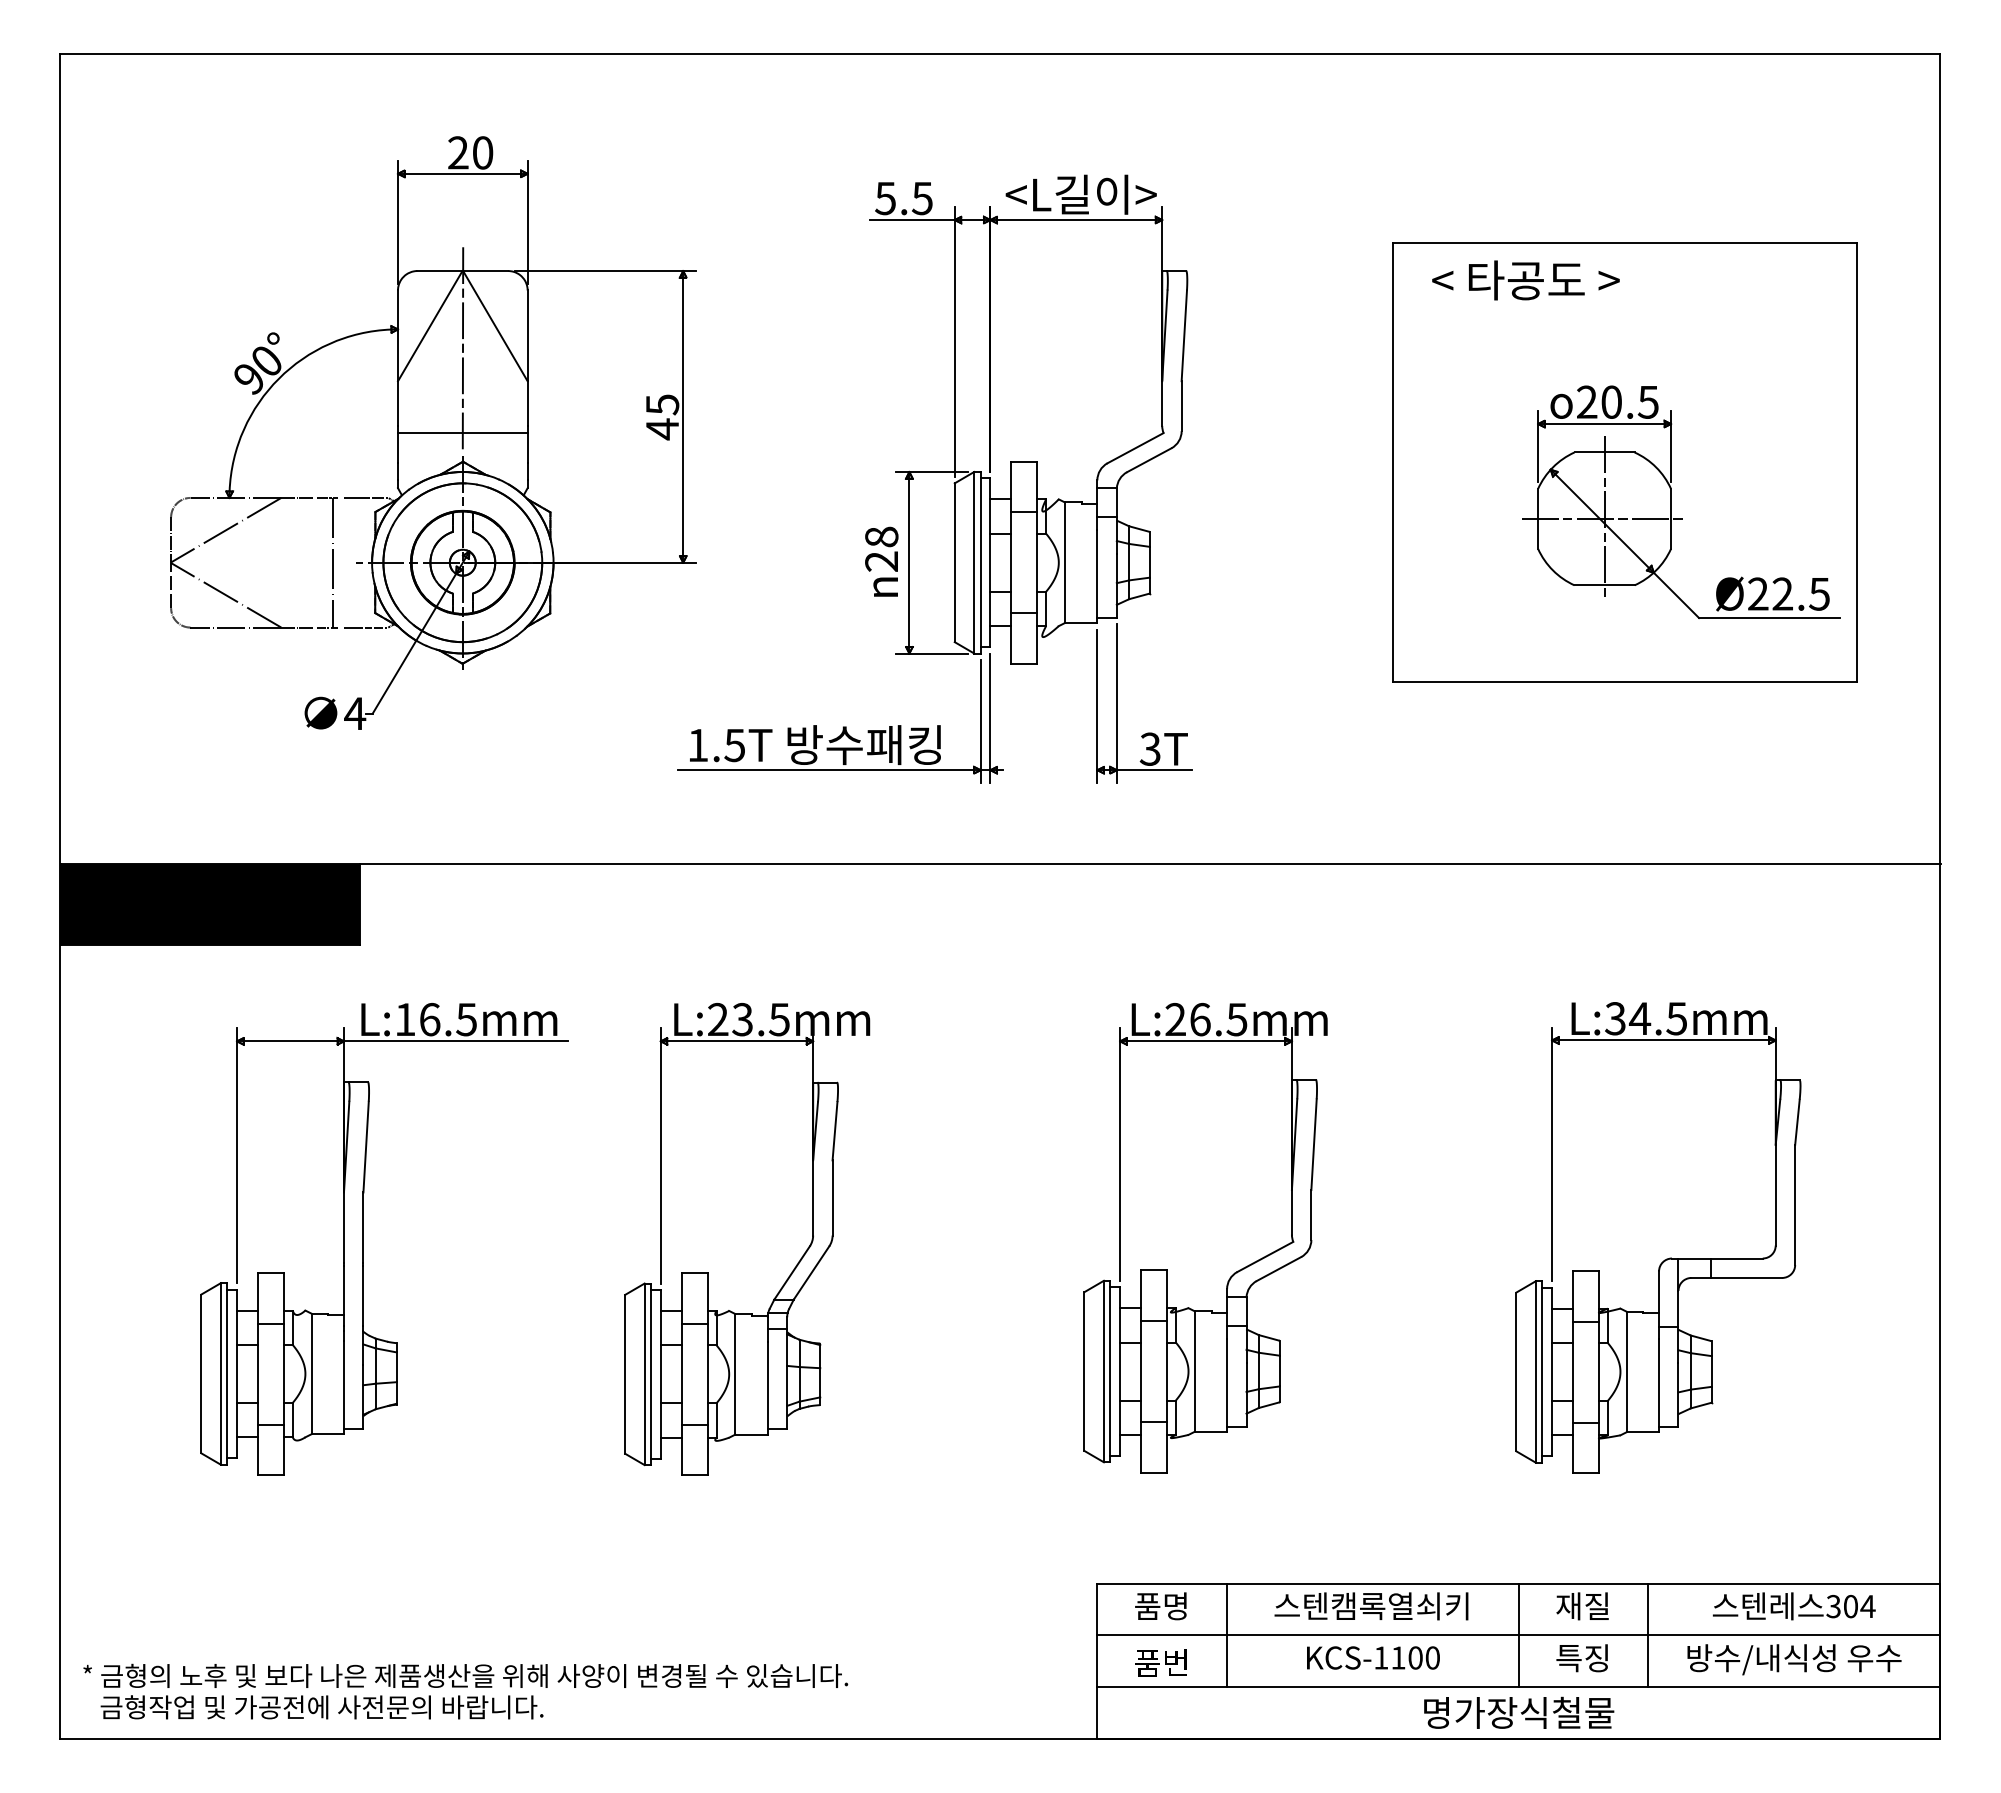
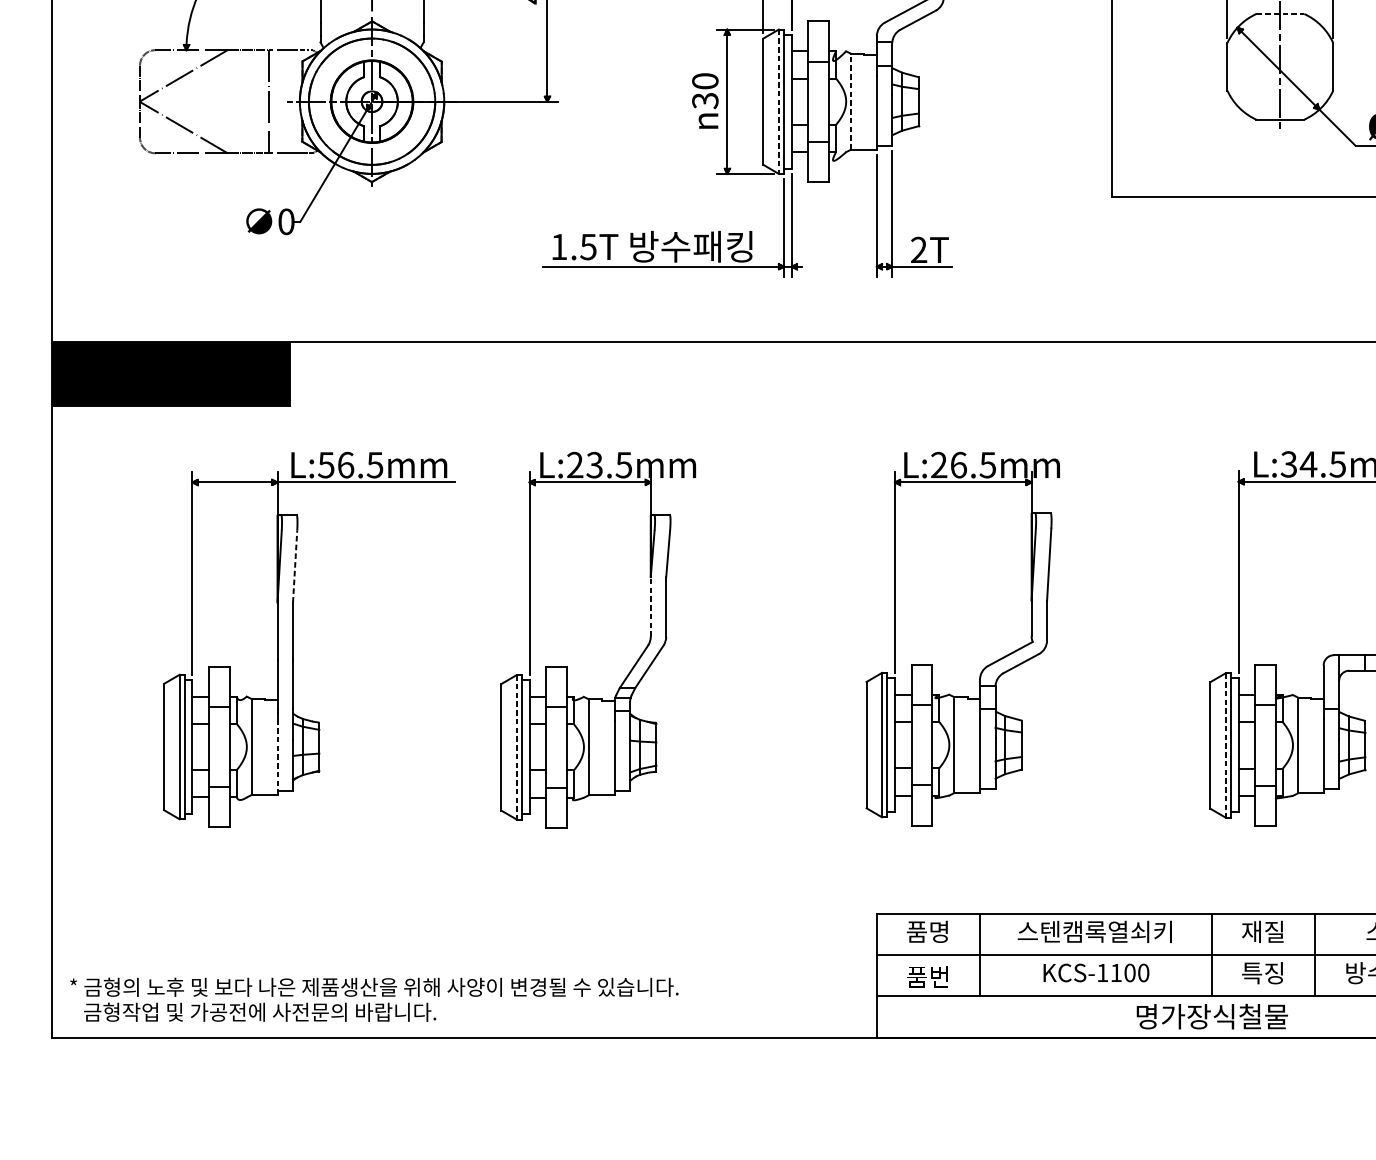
line: (1605, 452) -> (1281, 14), solid -> dashed
line: (1604, 518) -> (1280, 66), removed
text: (881, 549) -> (705, 91), 28 -> 30
line: (974, 562) -> (779, 101), solid -> dashed
line: (1064, 562) -> (850, 101), solid -> dashed
text: (355, 713) -> (286, 221), 4 -> 0
text: (1149, 749) -> (918, 250), 3T -> 2T
text: (404, 1019) -> (325, 465), L:16.5mm -> L:56.5mm
line: (366, 1146) -> (295, 566), solid -> dashed
line: (813, 1197) -> (651, 606), solid -> dashed
line: (1535, 1371) -> (1225, 745), solid -> dashed
line: (644, 1374) -> (516, 747), solid -> dashed
line: (343, 1387) -> (277, 757), solid -> dashed

